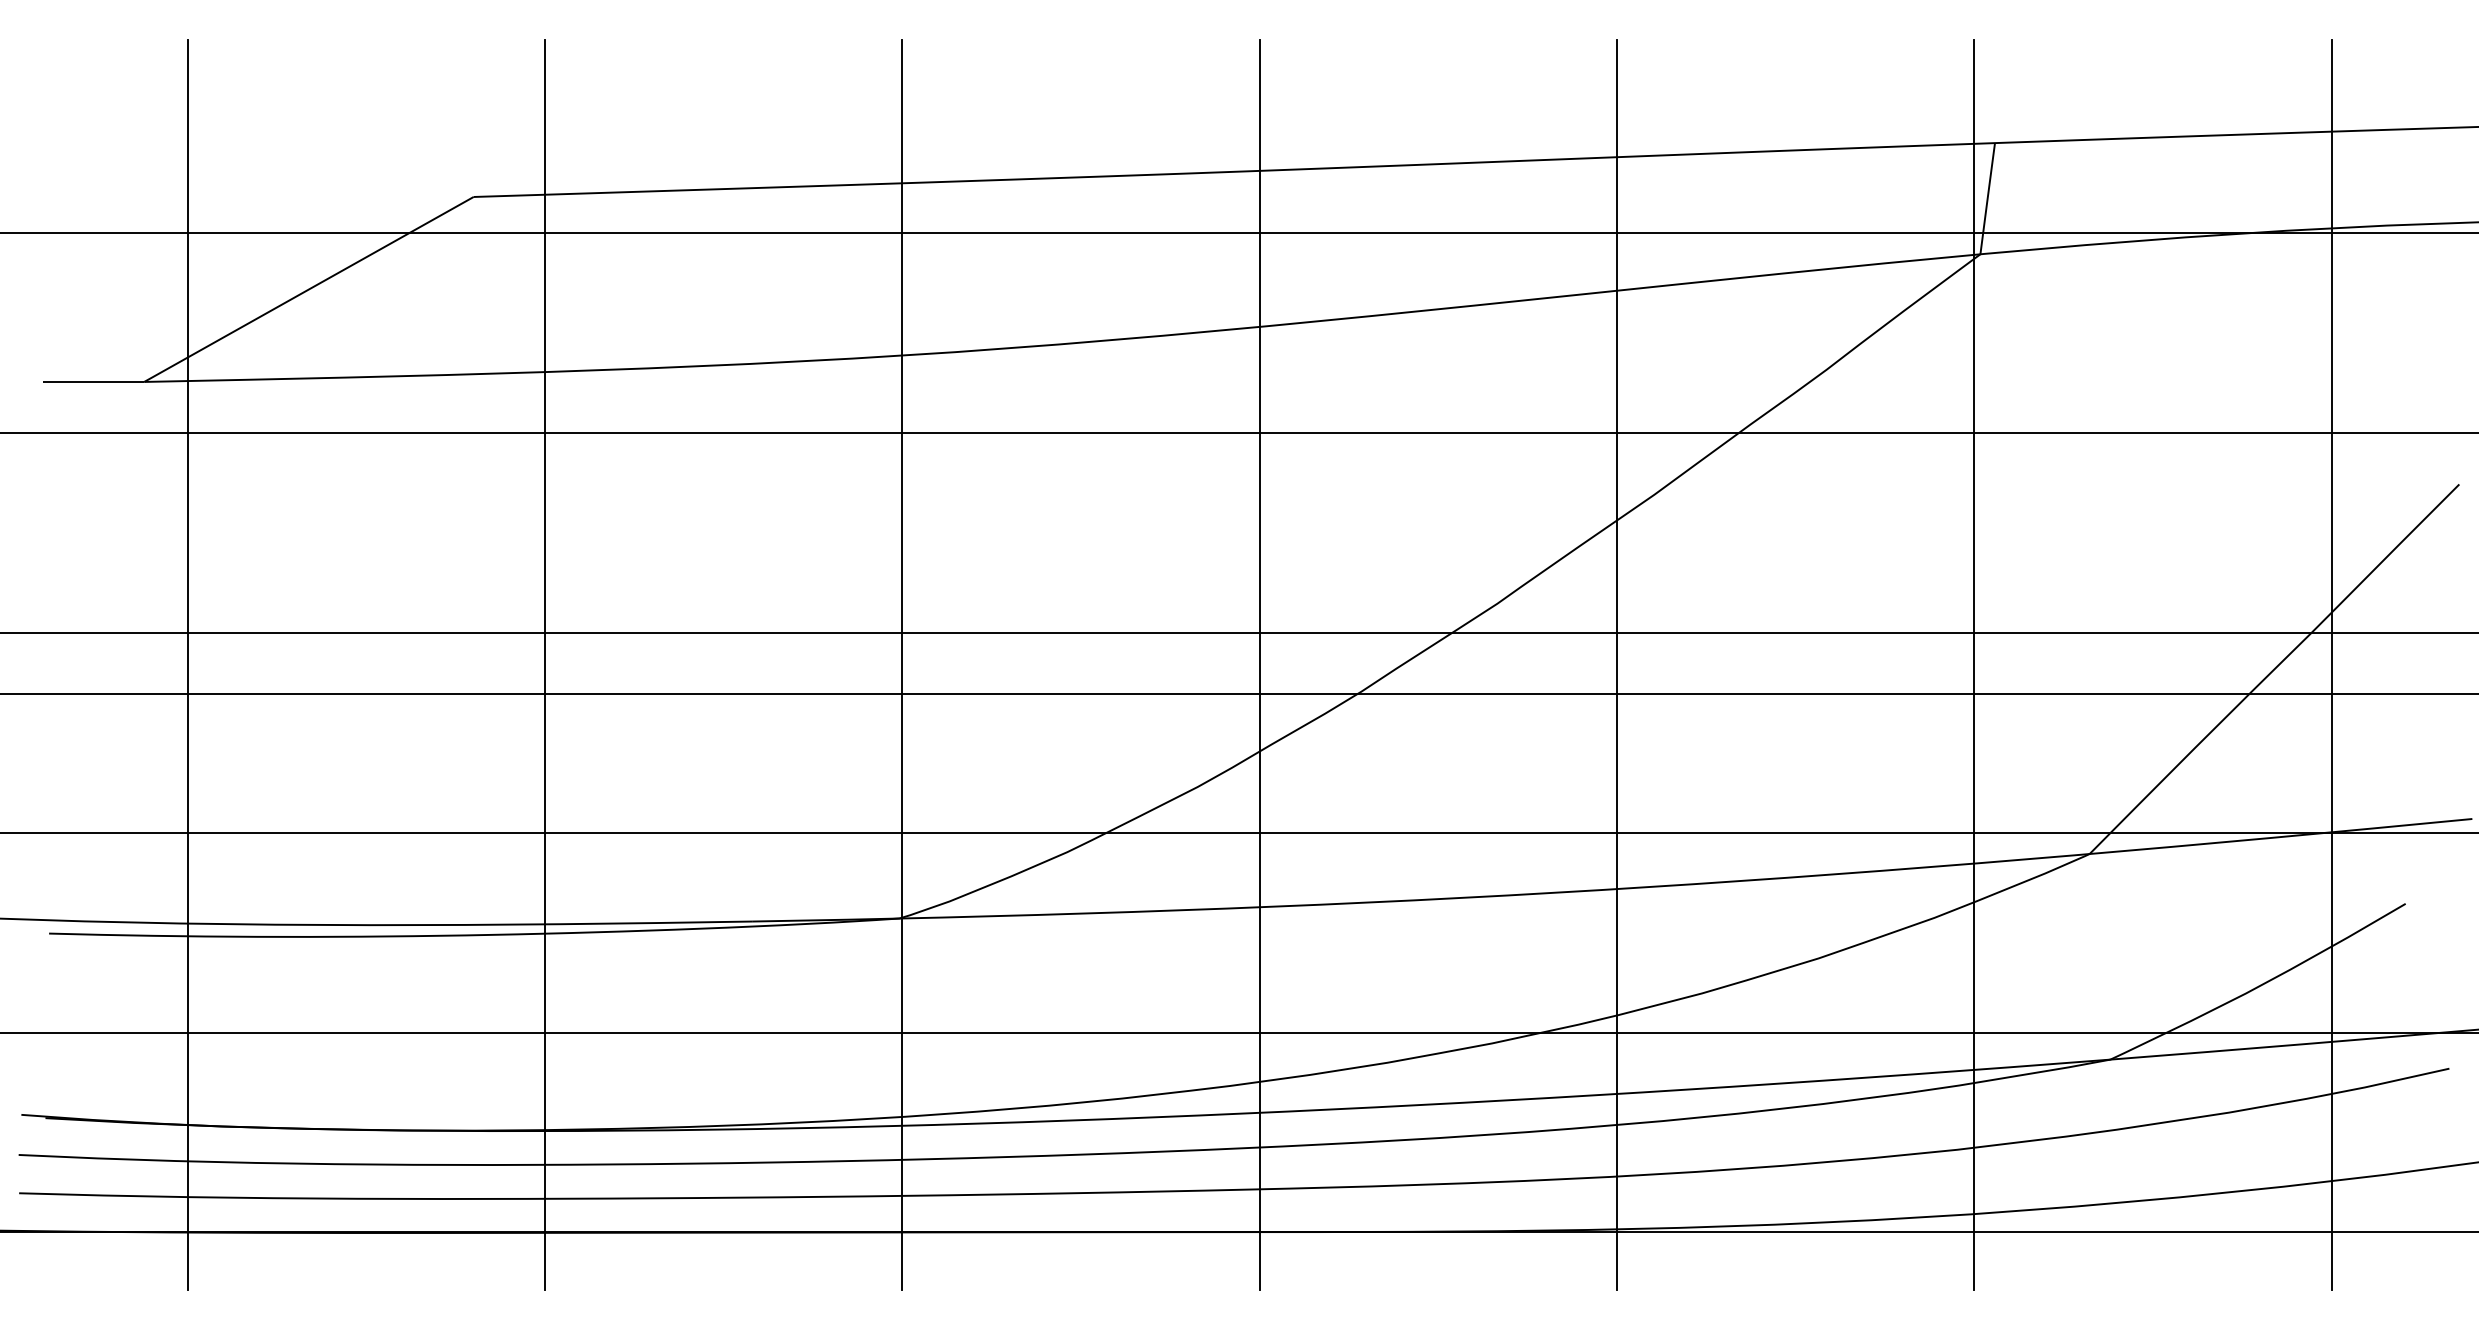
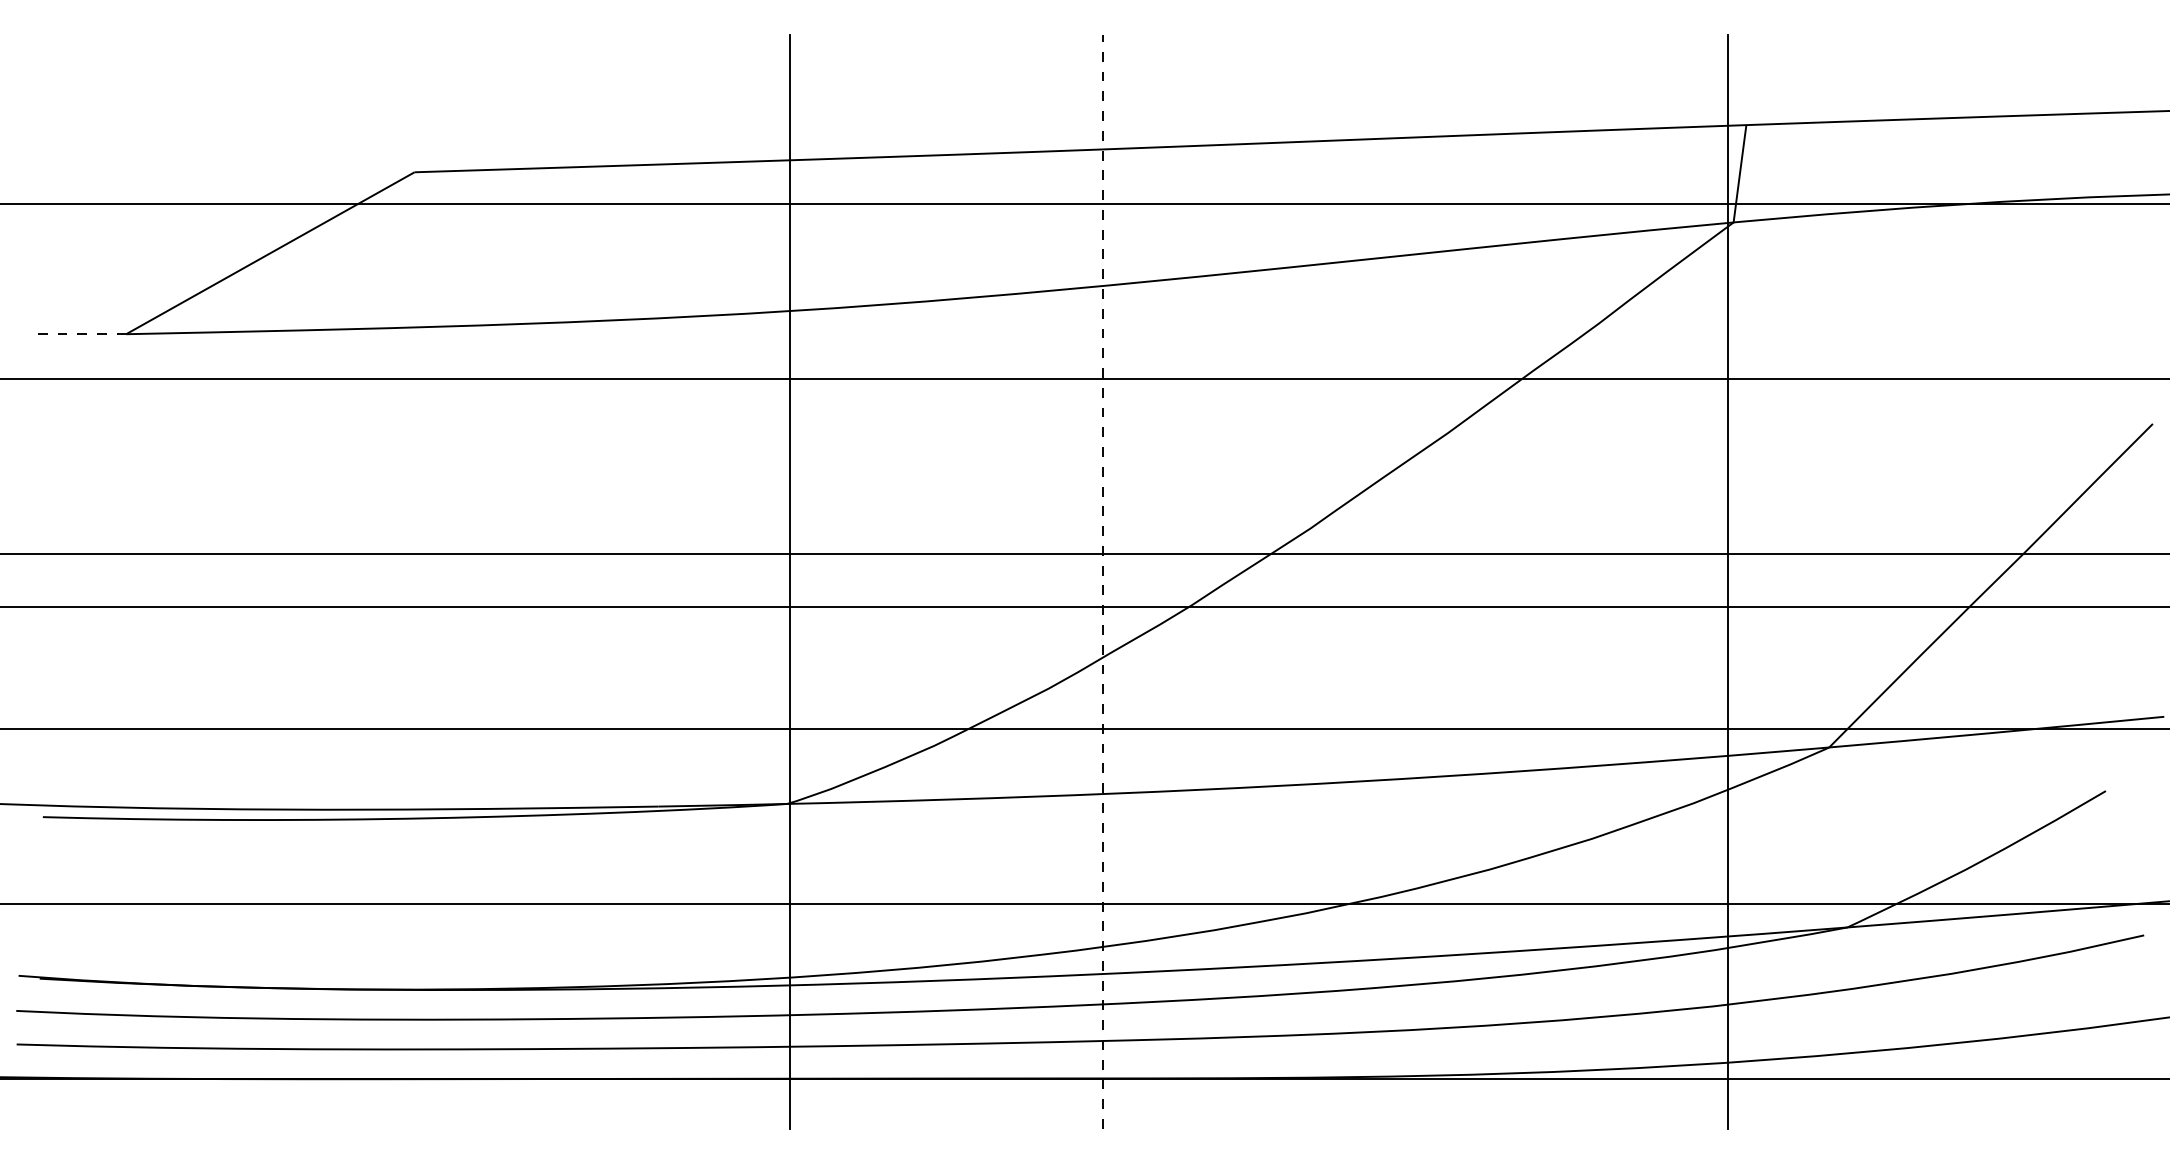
line: (94, 382) -> (82, 334), solid -> dashed
line: (188, 664) -> (164, 581), removed
line: (545, 664) -> (477, 581), removed
line: (1617, 664) -> (1415, 581), removed
line: (2330, 664) -> (2040, 581), removed
line: (1259, 665) -> (1102, 582), solid -> dashed

